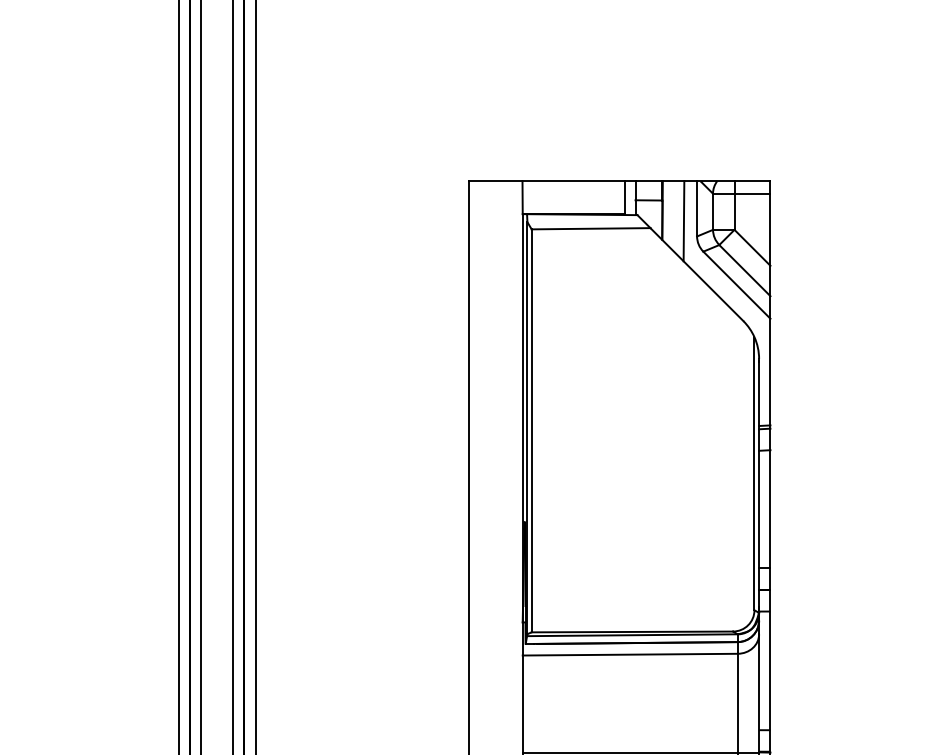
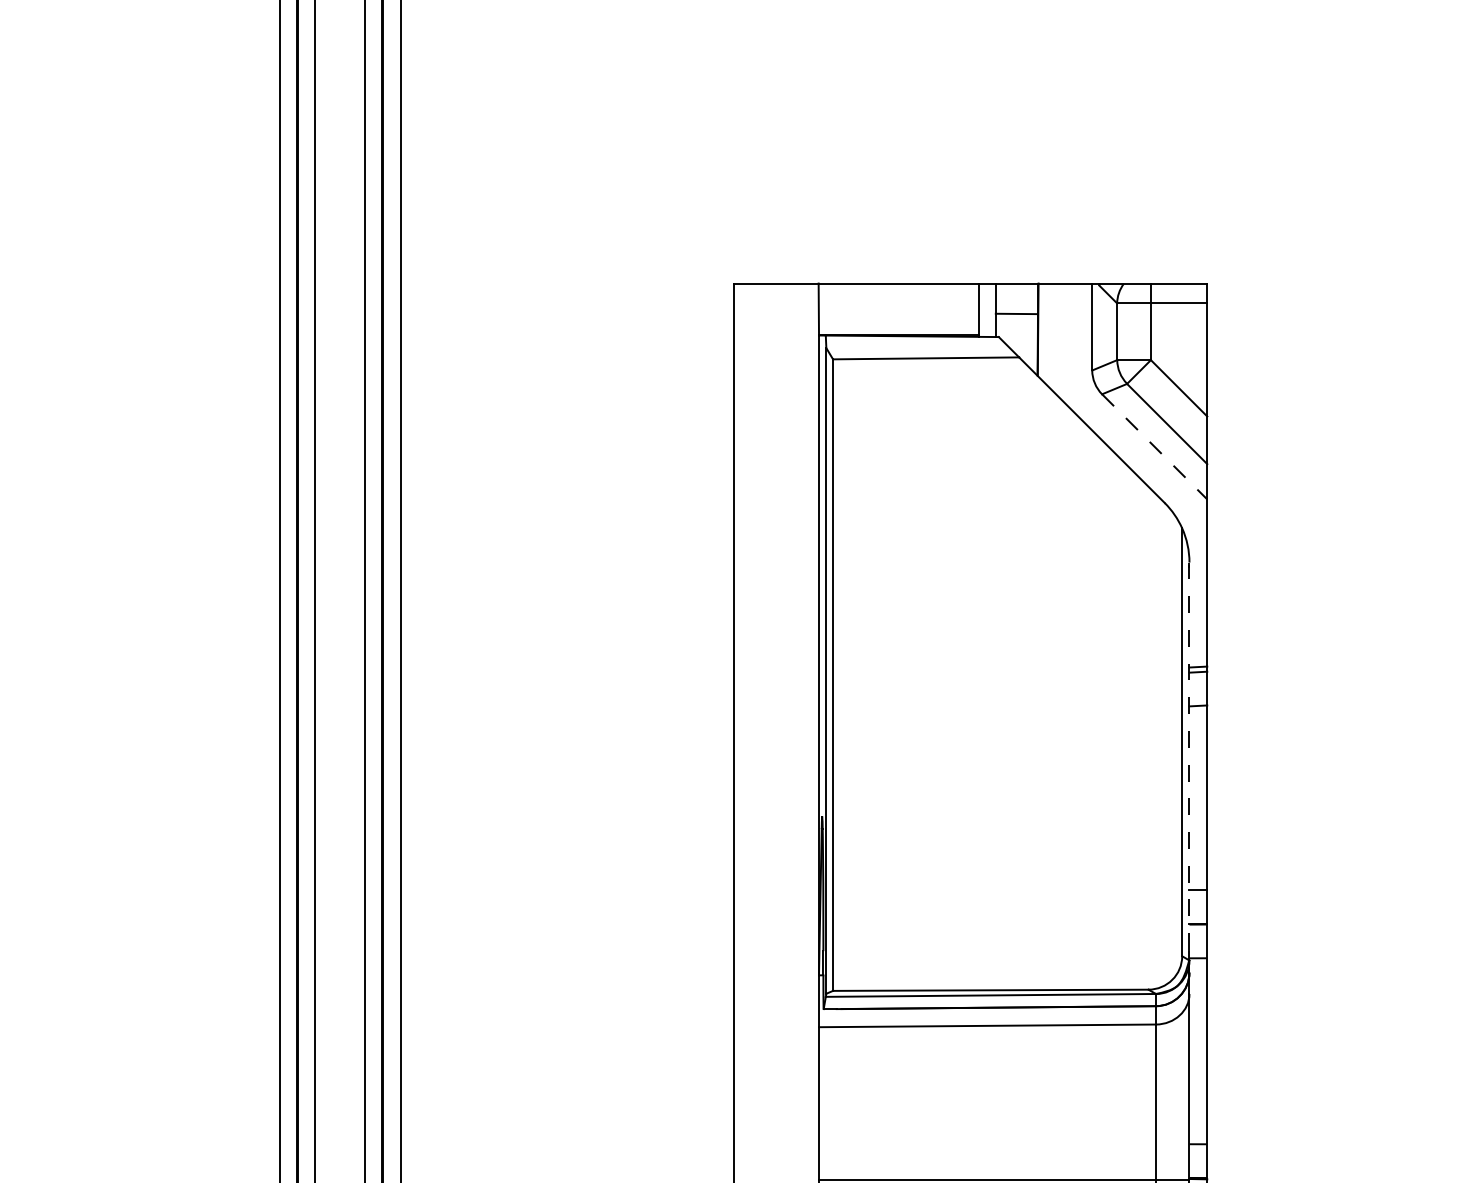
line: (683, 221) -> (1070, 347), removed
line: (737, 285) -> (1155, 447), solid -> dashed
line: (759, 485) -> (1190, 760), solid -> dashed

